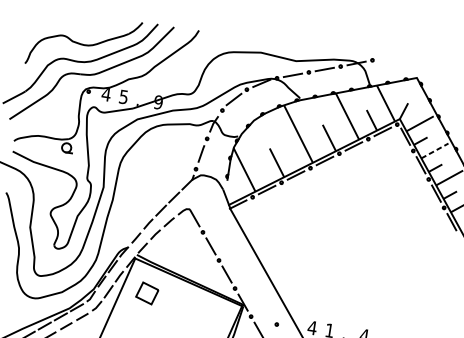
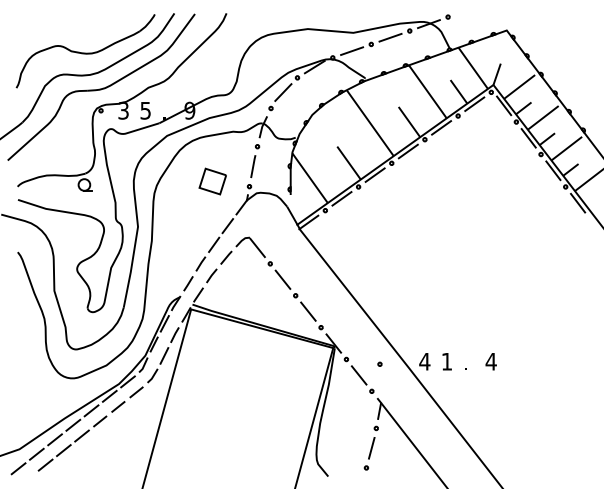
text: (106, 94) -> (123, 110), 4 -> 3
line: (435, 150) -> (543, 117), dashed -> solid
part: (147, 293) -> (212, 181), moved

